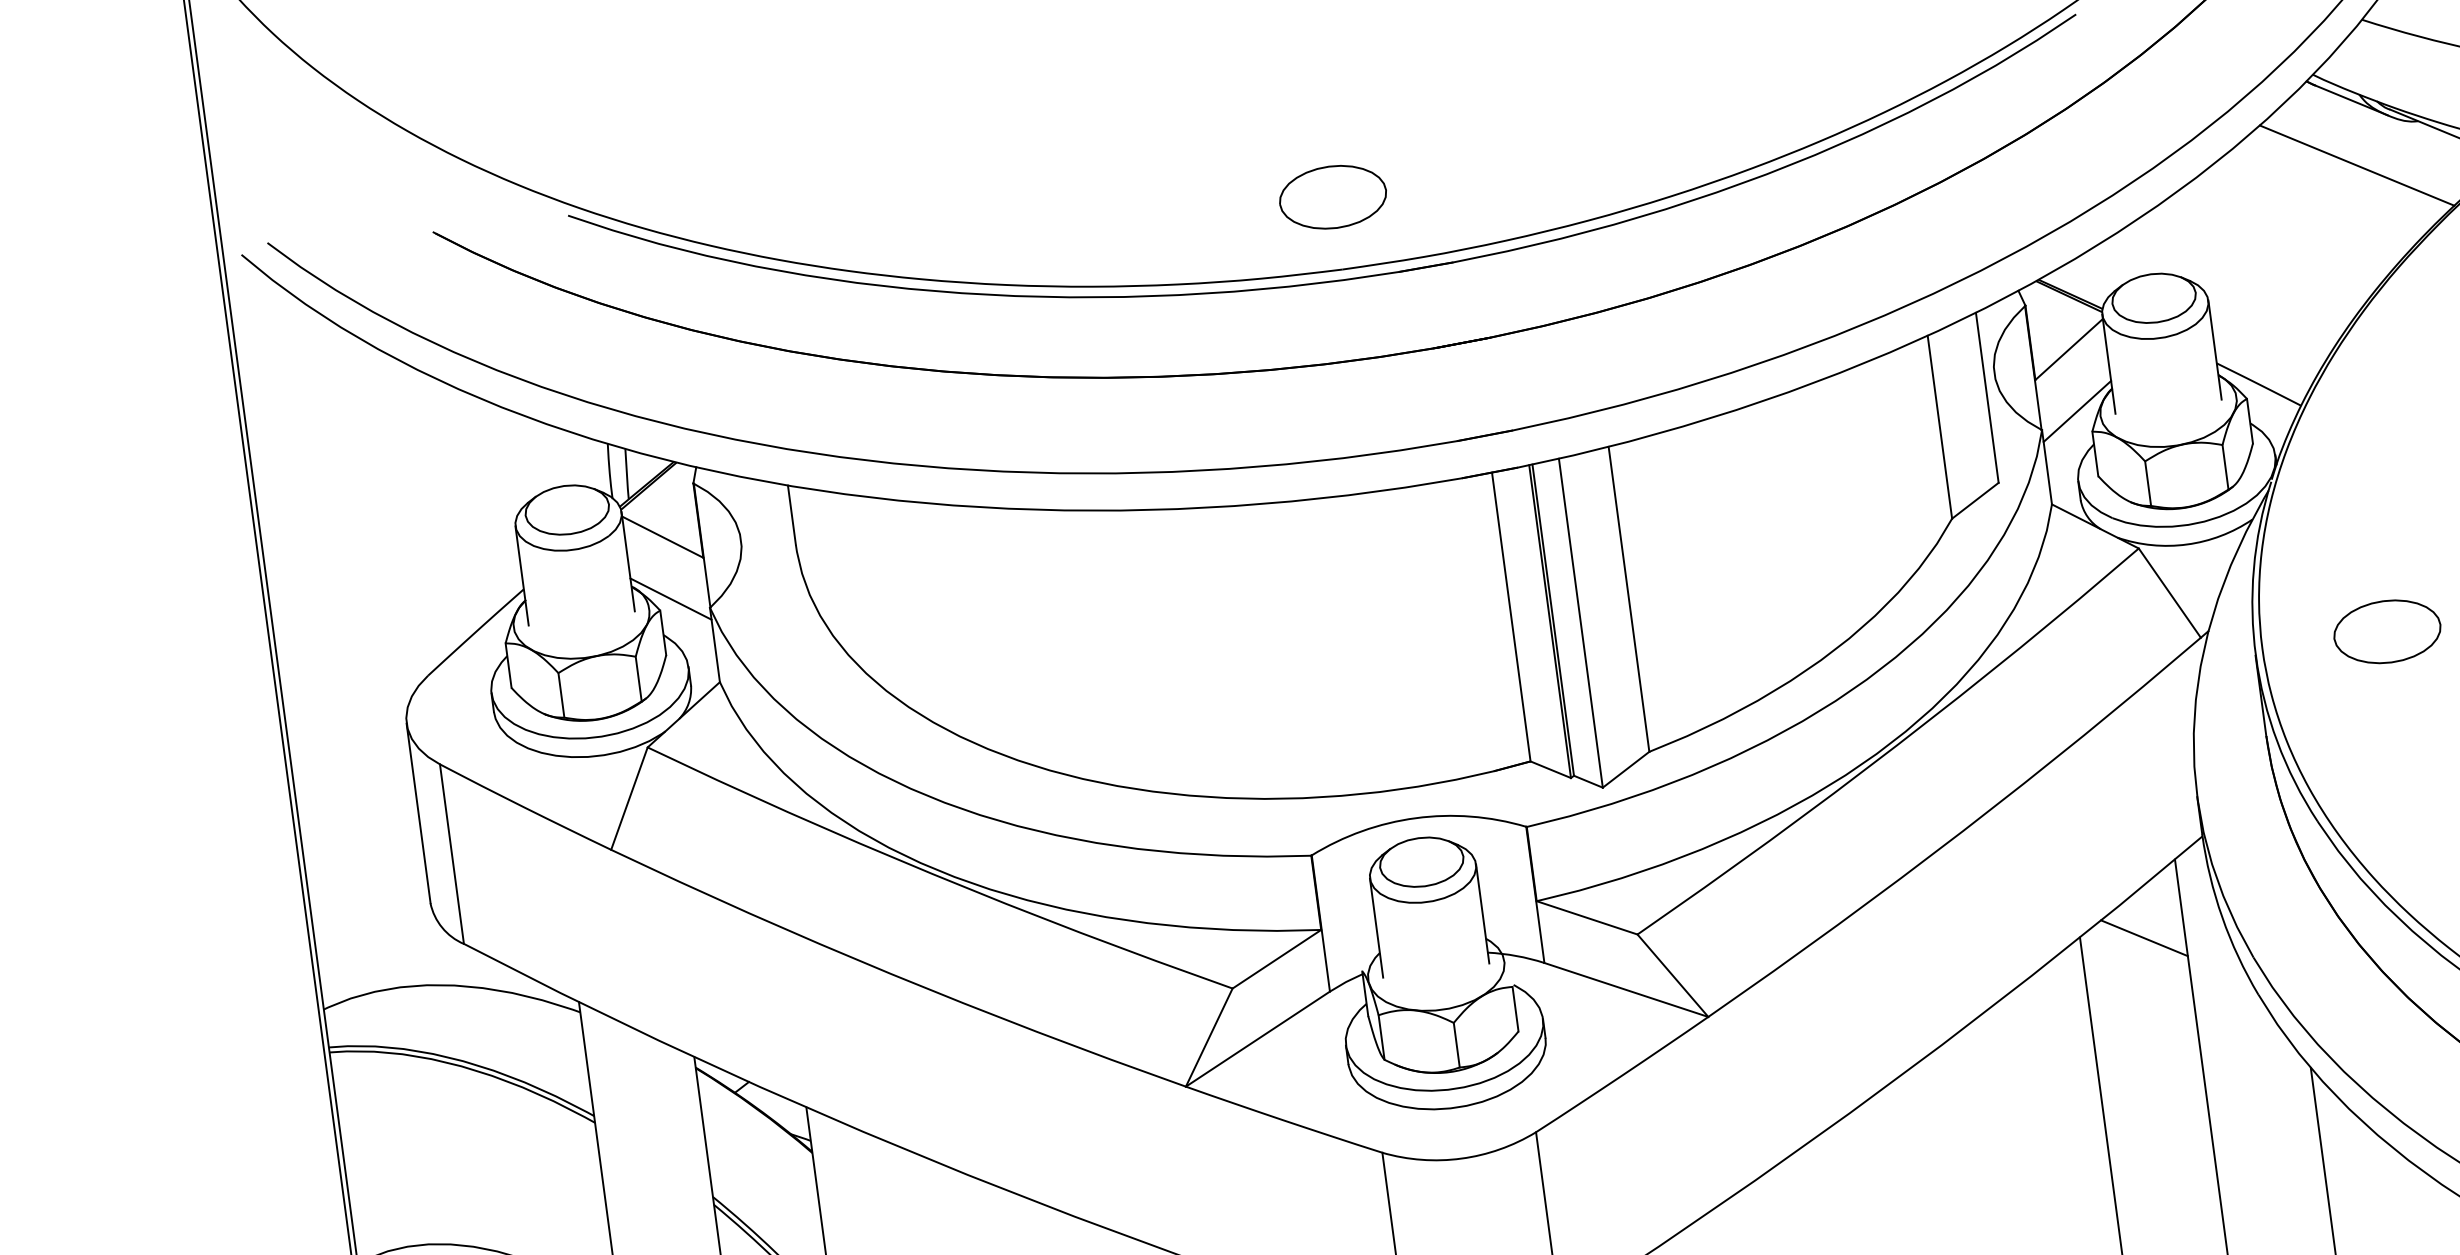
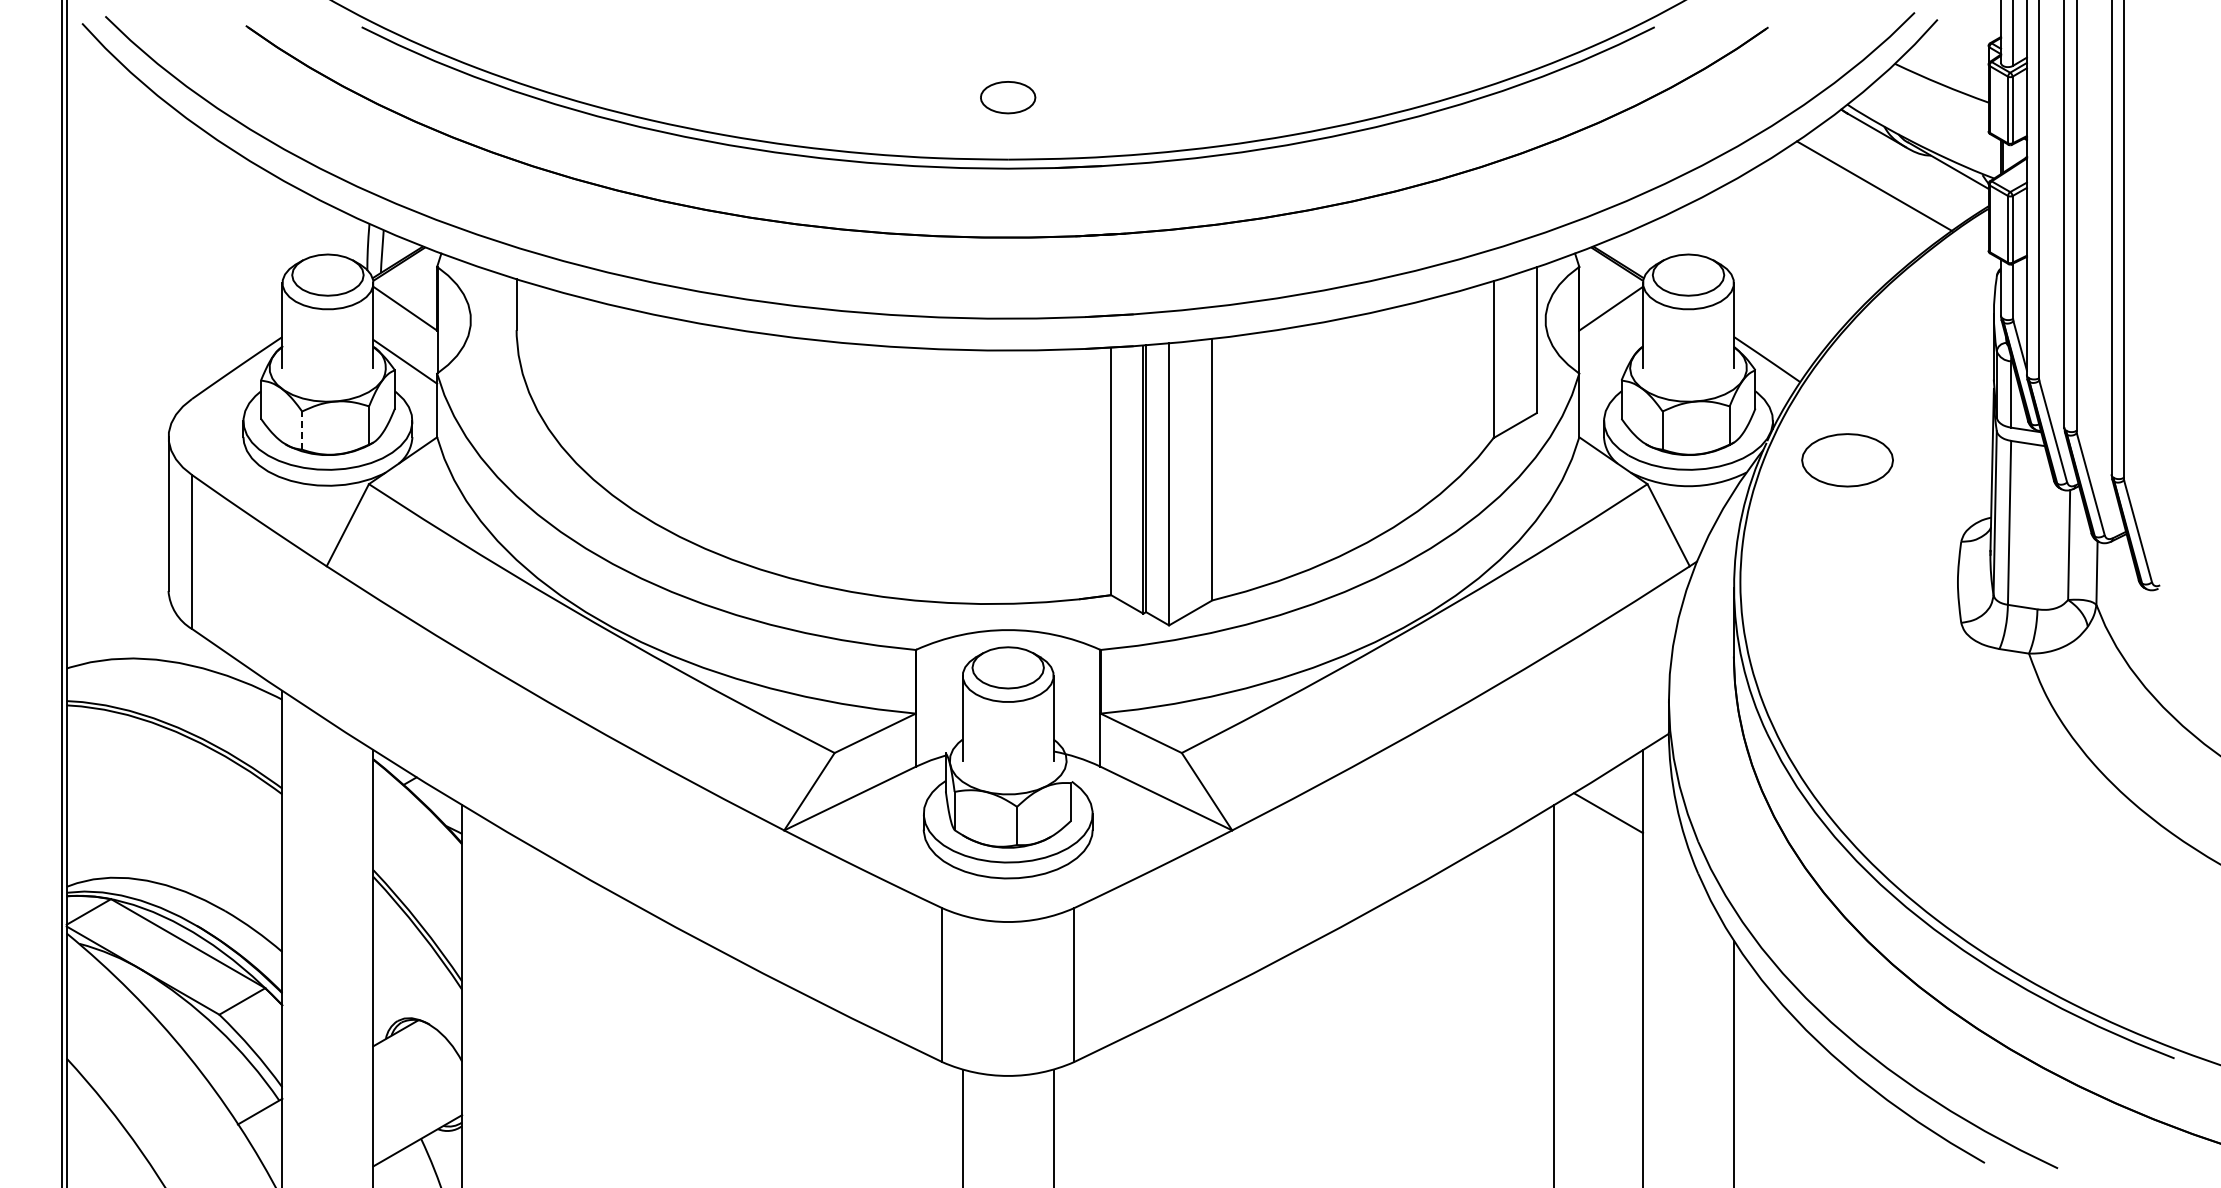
part: (1332, 197) -> (1007, 97), size x0.6
line: (2077, 411) -> (1611, 361), removed
part: (2387, 632) -> (1847, 460), moved
line: (561, 695) -> (302, 430), solid -> dashed

